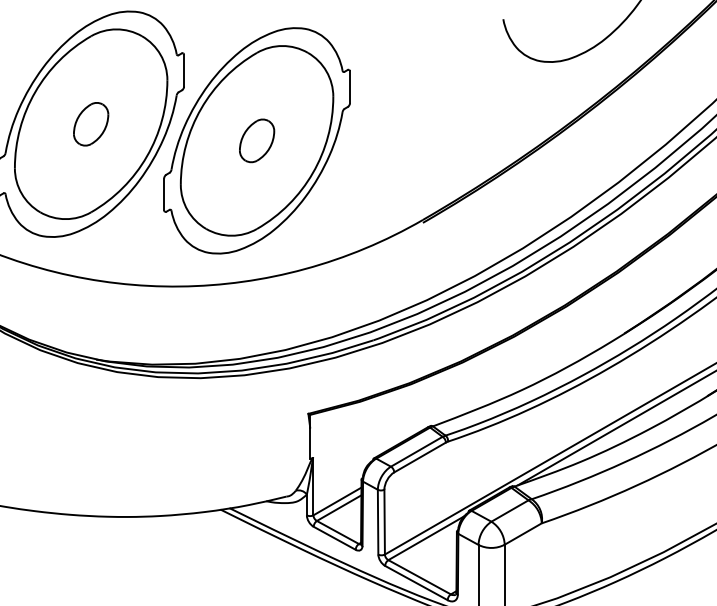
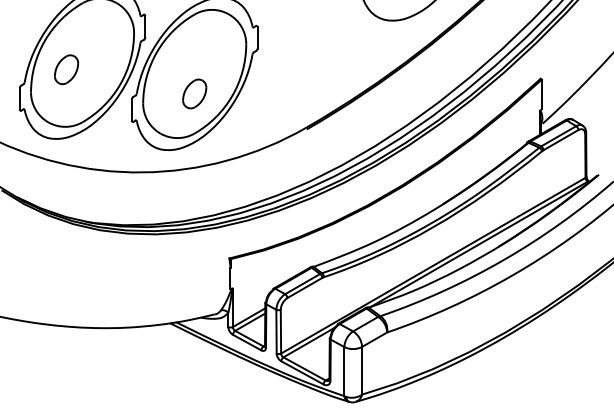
part: (91, 123) -> (66, 69), moved
part: (256, 140) -> (194, 93), moved

